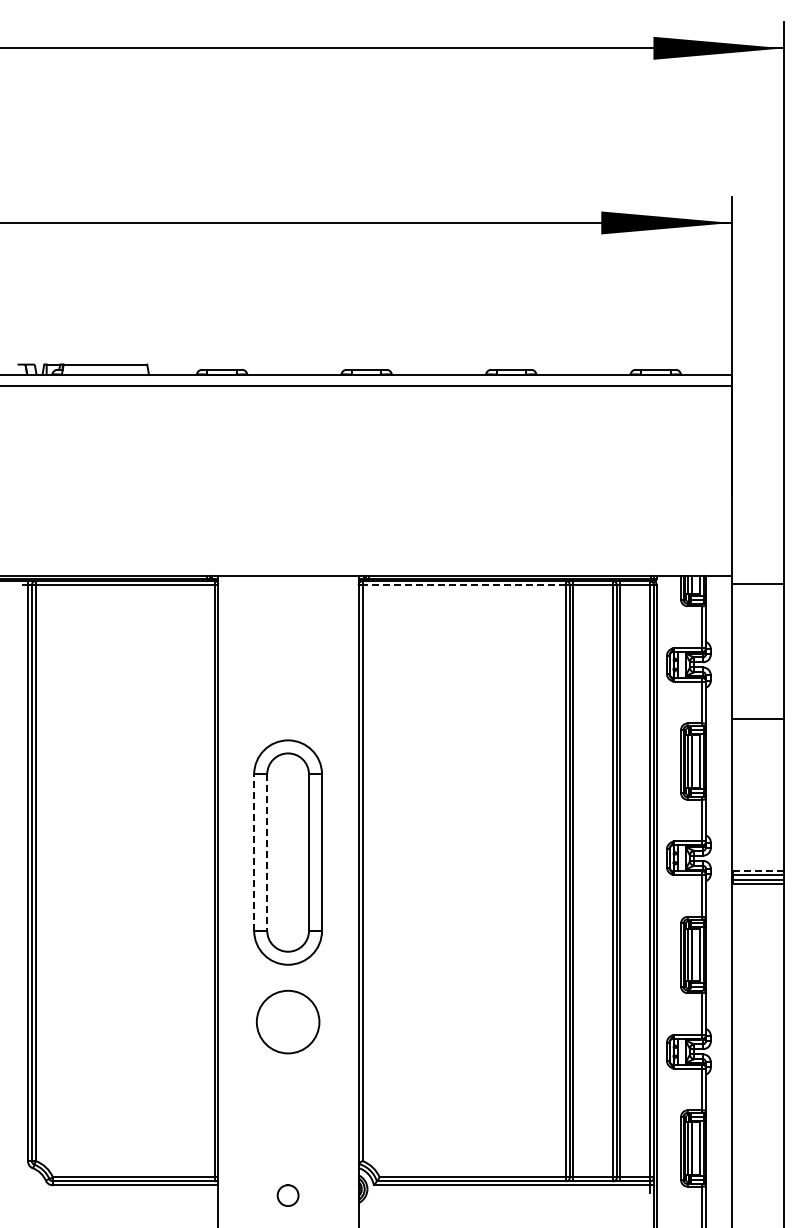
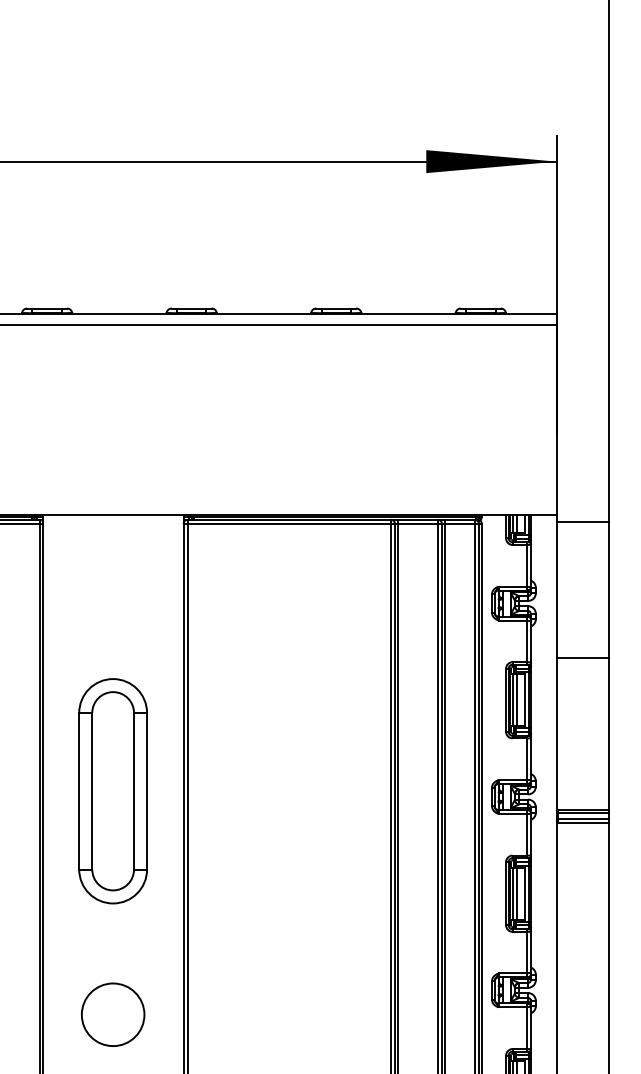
line: (464, 585) -> (289, 524), dashed -> solid
line: (254, 852) -> (79, 791), dashed -> solid
line: (267, 853) -> (92, 792), dashed -> solid
line: (759, 870) -> (584, 809), dashed -> solid
circle: (287, 1021) -> (112, 1014), moved

